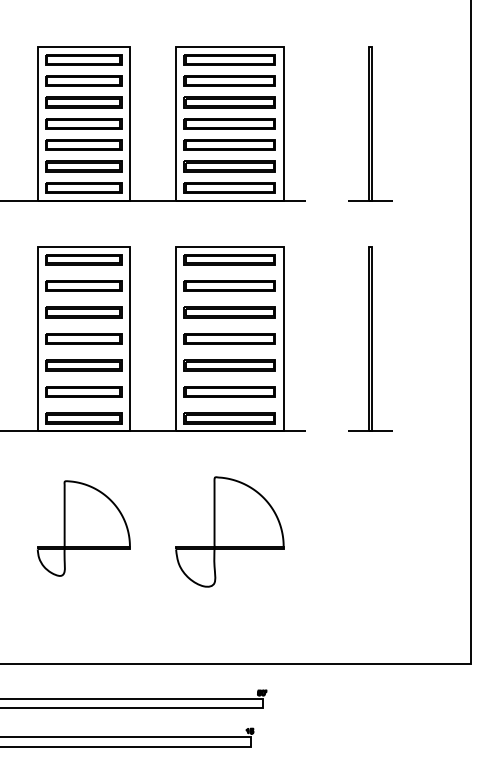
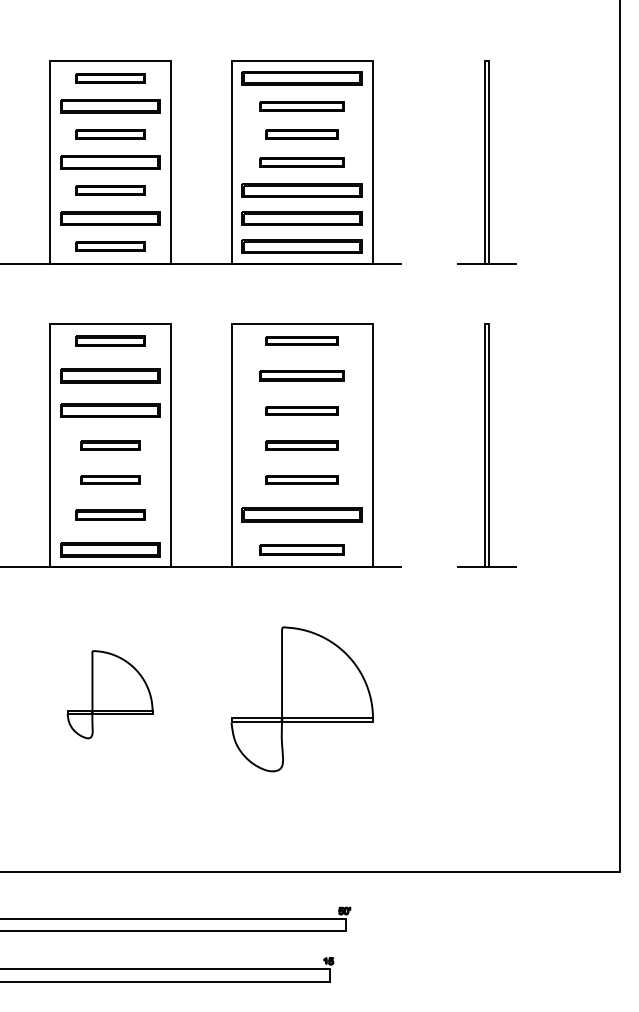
part: (84, 59) -> (110, 78), size x0.7
part: (229, 81) -> (301, 106), size x0.7
part: (84, 102) -> (110, 134), size x0.7
part: (229, 102) -> (301, 134), size x0.6
part: (229, 123) -> (301, 162), size x0.7
part: (84, 145) -> (110, 190), size x0.7
part: (84, 187) -> (110, 246), size x0.7
part: (84, 259) -> (110, 340), size x0.7
part: (229, 259) -> (301, 340), size x0.6
part: (229, 285) -> (301, 375), size x0.7
part: (229, 312) -> (301, 410), size x0.6
part: (84, 338) -> (110, 445), size x0.6
part: (229, 338) -> (301, 445), size x0.6
part: (84, 365) -> (110, 480), size x0.6
part: (229, 365) -> (301, 480), size x0.6
part: (84, 391) -> (110, 514), size x0.7
part: (229, 418) -> (301, 549), size x0.7
part: (83, 528) -> (109, 694), size x0.7

